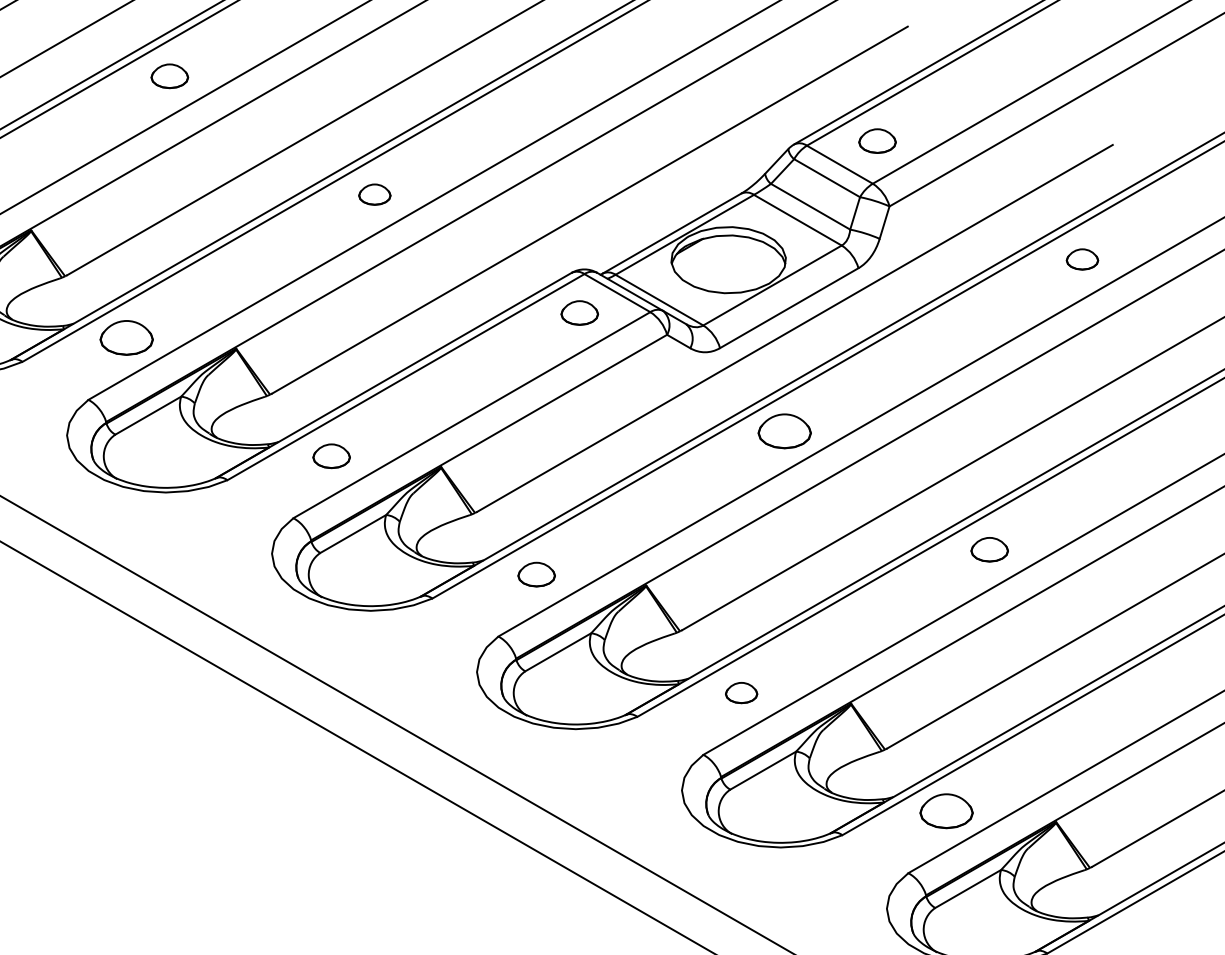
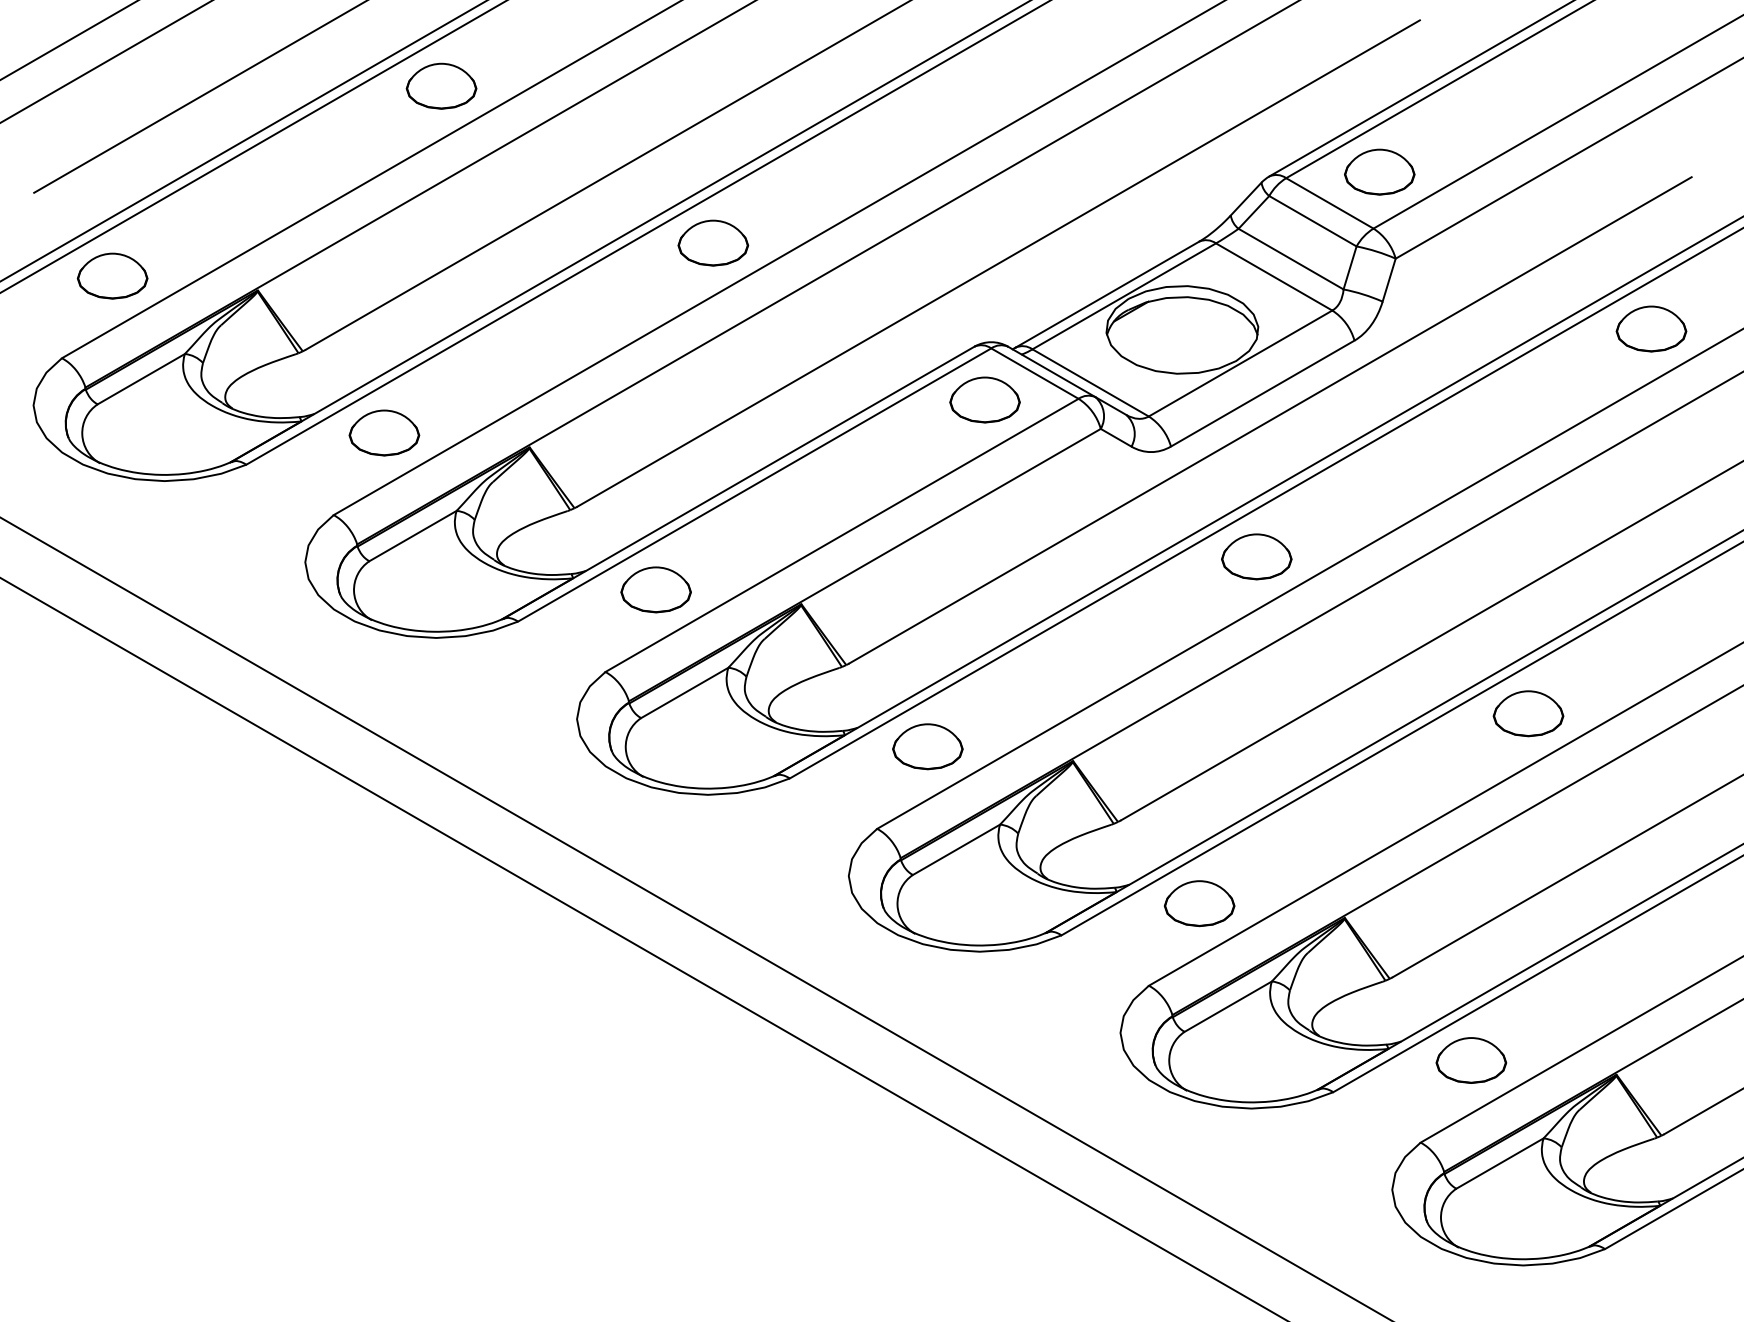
part: (169, 75) -> (441, 85), size x1.43
part: (877, 140) -> (1379, 171), size x1.43
part: (374, 194) -> (713, 242), size x1.67
part: (1082, 259) -> (1651, 328), size x1.67
part: (579, 312) -> (984, 399), size x1.43
part: (331, 455) -> (655, 589), size x1.43
part: (989, 549) -> (1528, 713), size x1.43
part: (536, 574) -> (927, 746), size x1.43
part: (741, 692) -> (1199, 903), size x1.67

